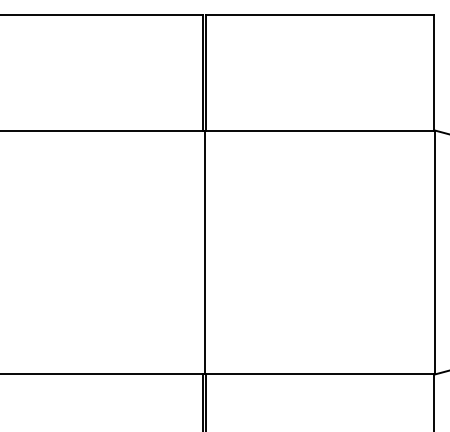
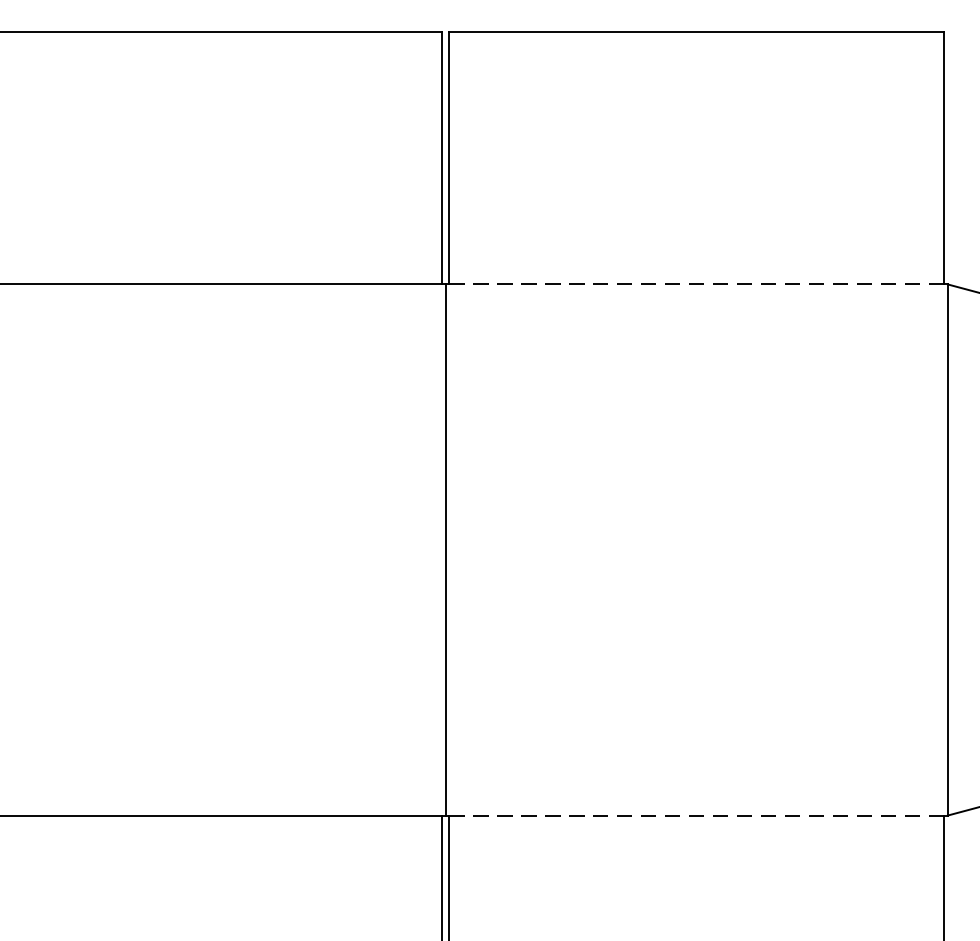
line: (319, 130) -> (695, 284), solid -> dashed
line: (319, 374) -> (695, 815), solid -> dashed

